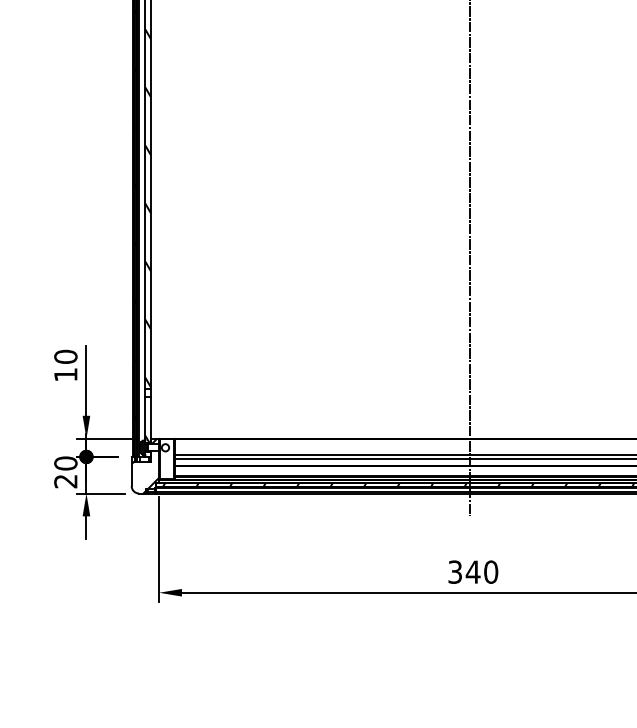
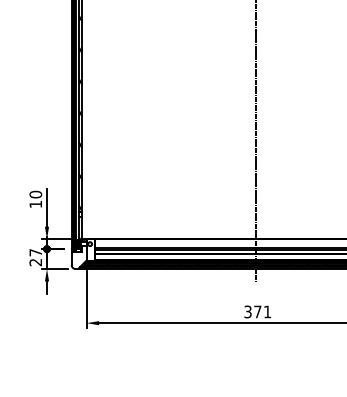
text: (65, 463) -> (35, 252), 20 -> 27
text: (481, 571) -> (262, 311), 340 -> 371

